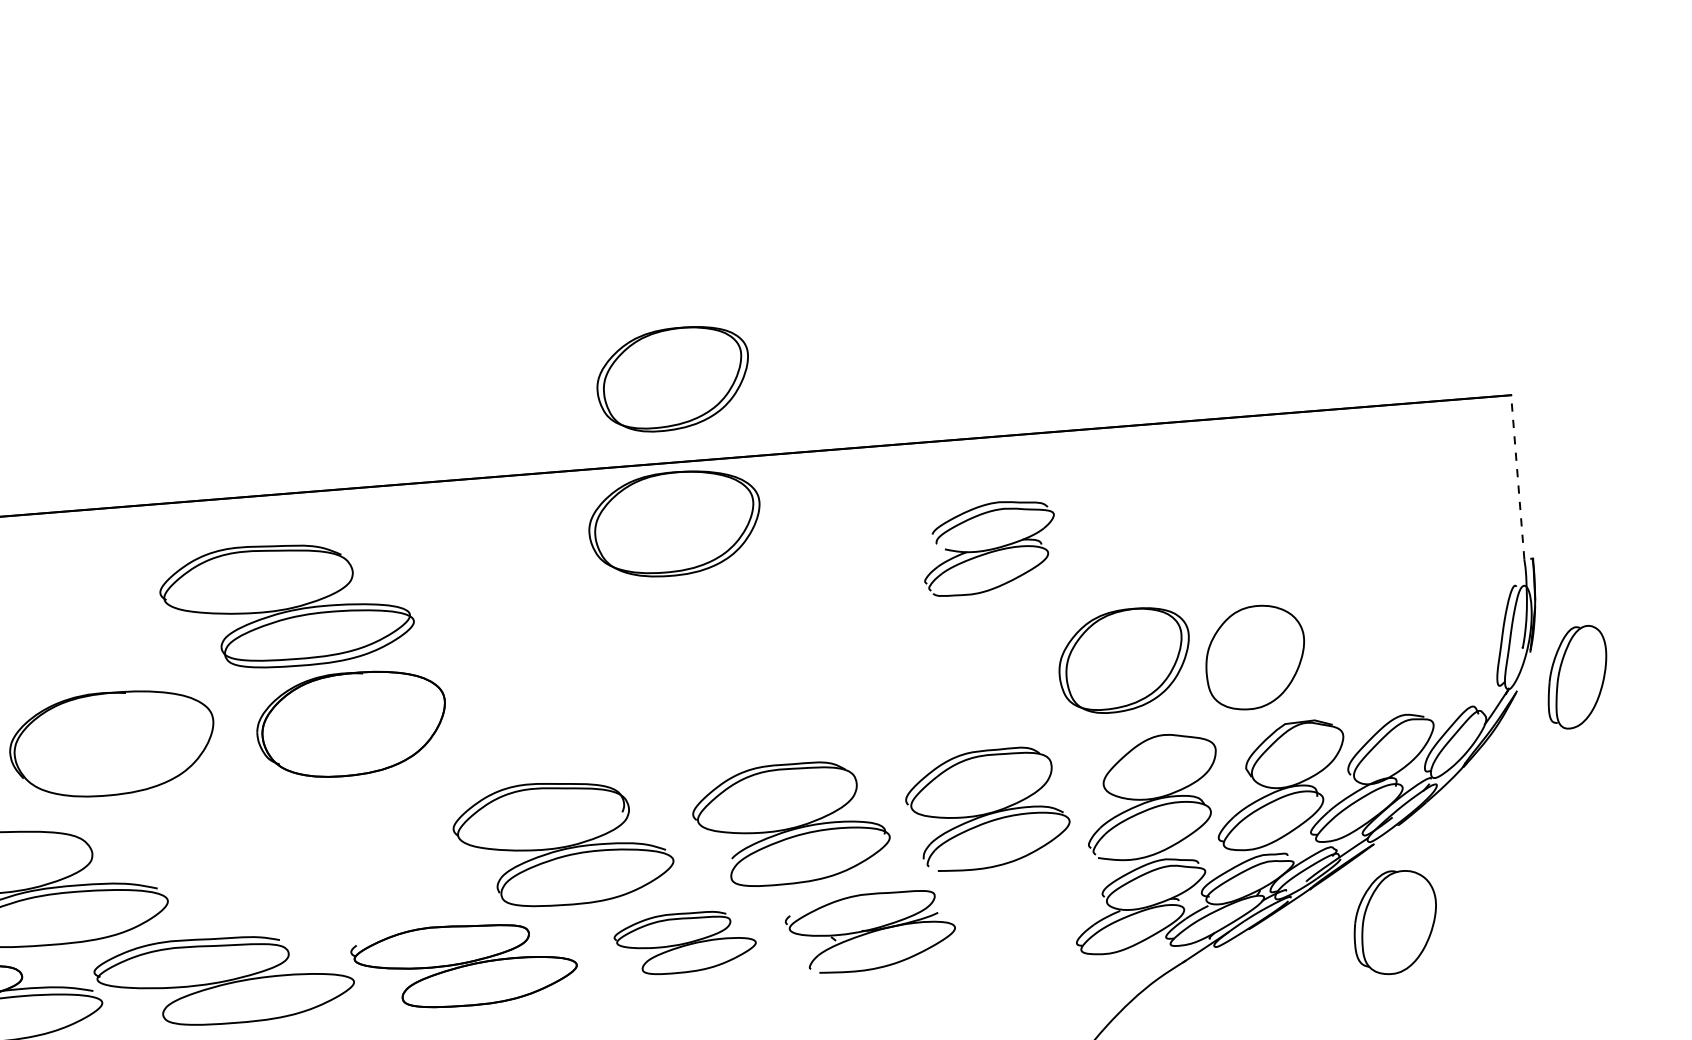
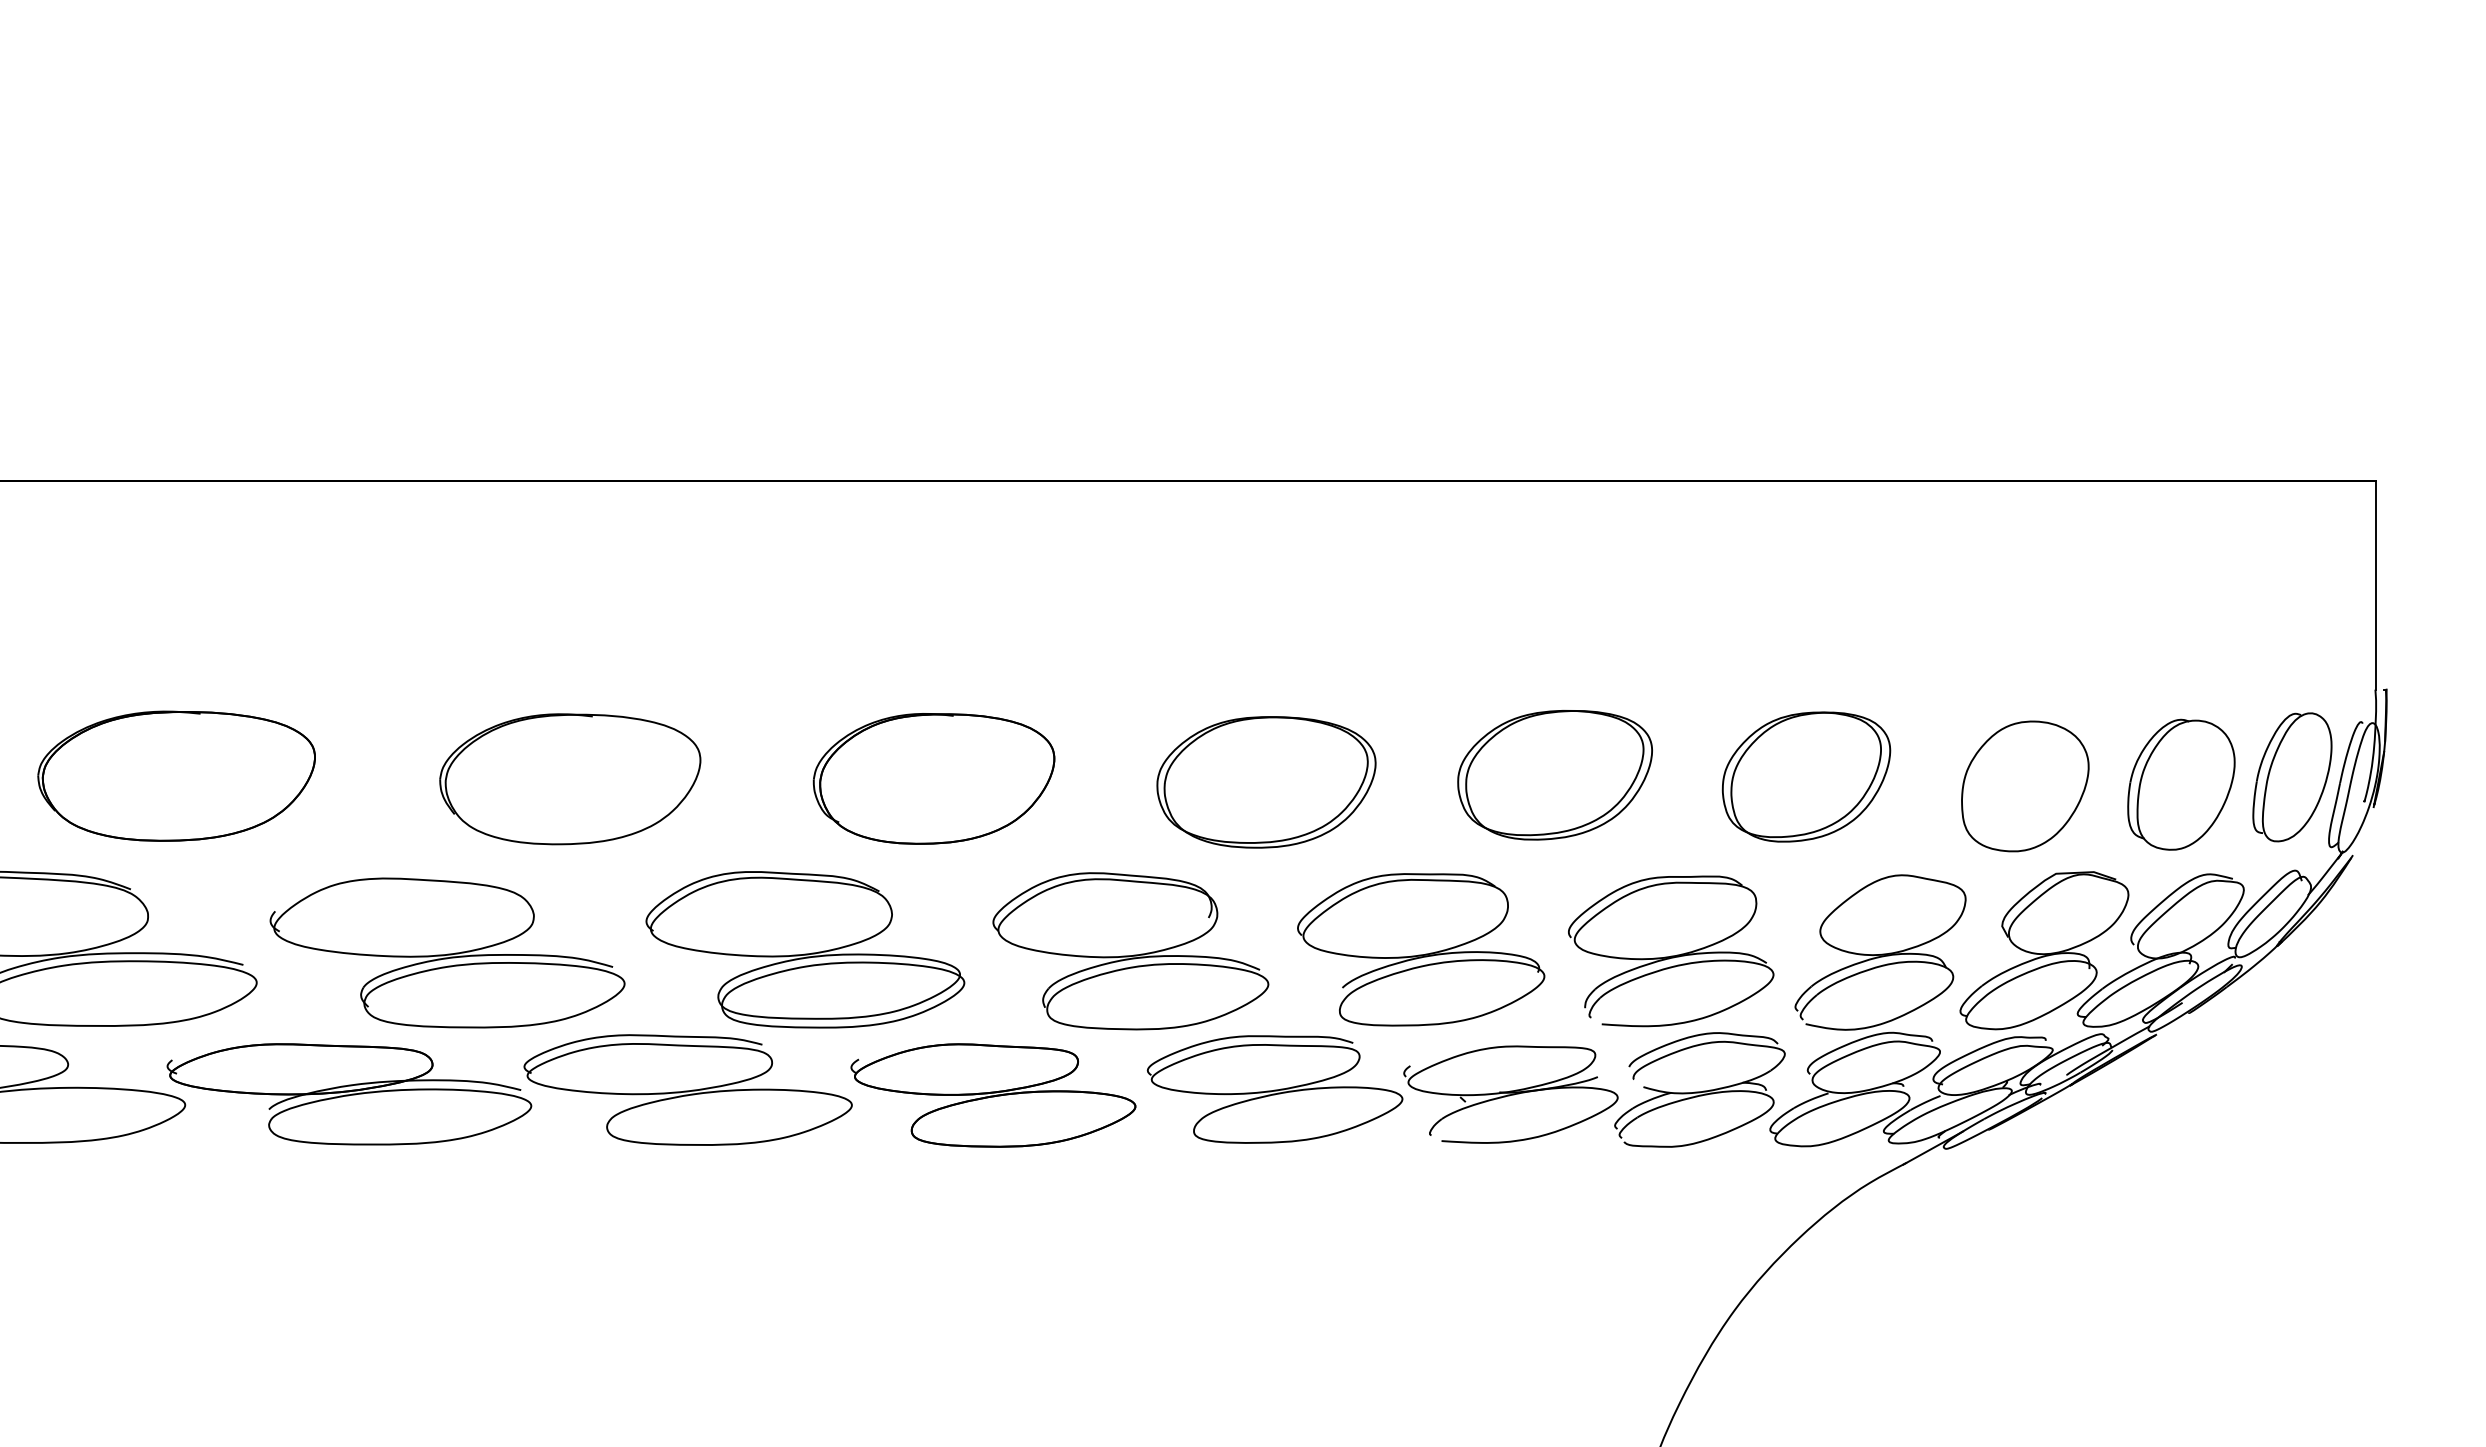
part: (672, 379) -> (1554, 775), moved
line: (1517, 476) -> (2375, 584), dashed -> solid
part: (674, 523) -> (1266, 782), moved
part: (989, 547) -> (1699, 1089), moved
part: (287, 604) -> (805, 949), moved
part: (1124, 660) -> (1806, 776), moved
part: (1577, 677) -> (2292, 777), moved
part: (351, 723) -> (933, 778), moved
part: (1395, 922) -> (2181, 784), moved
part: (684, 942) -> (1274, 1089), size x1.43

